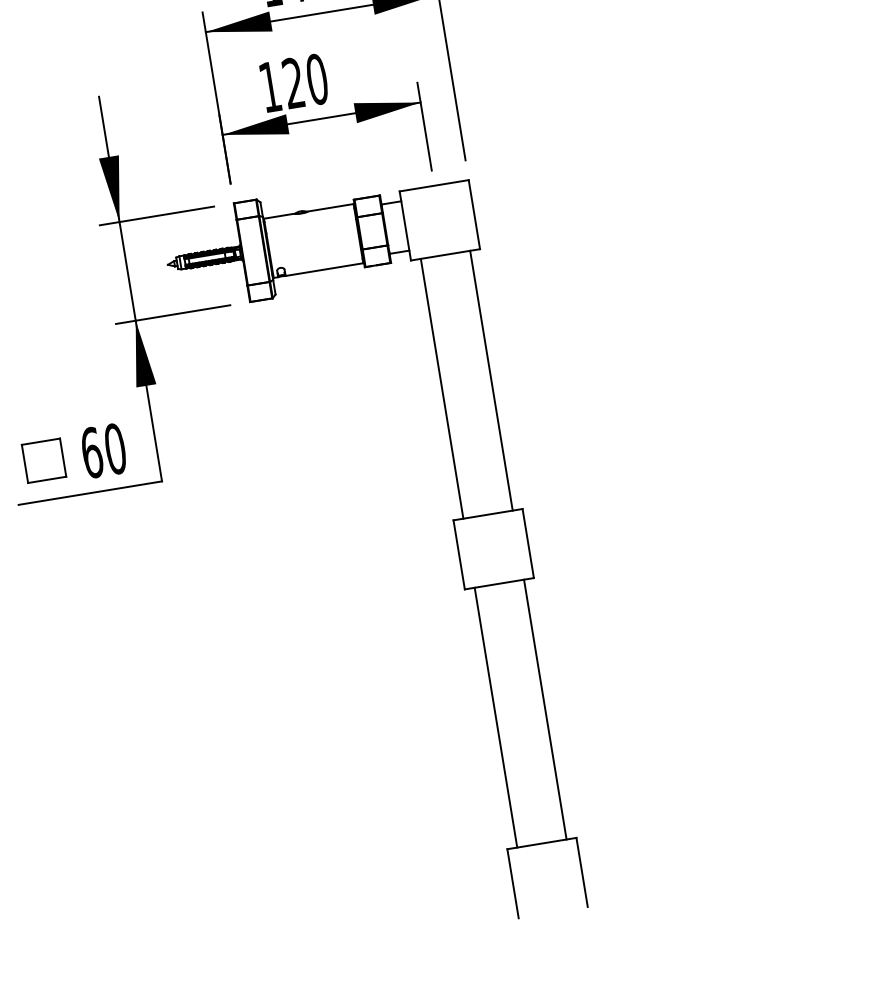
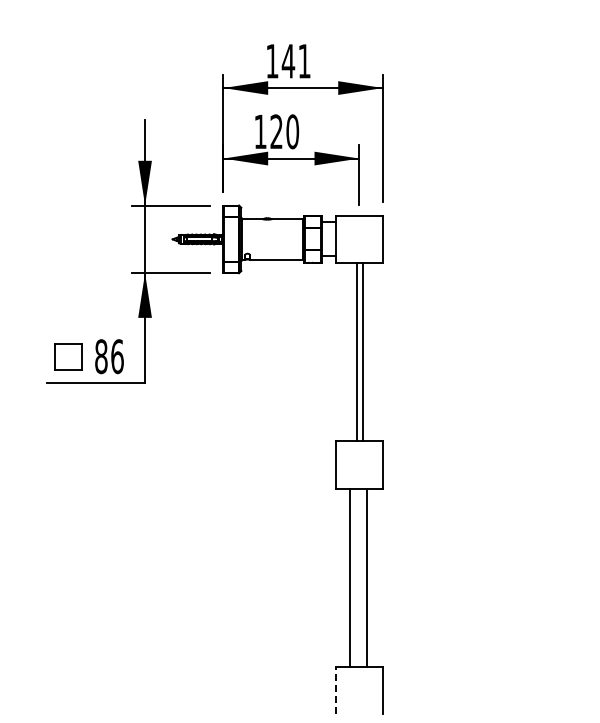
line: (491, 381) -> (357, 352), moved
line: (442, 389) -> (363, 352), moved
text: (103, 450) -> (109, 356), 60 -> 86
line: (545, 709) -> (350, 577), moved
line: (496, 717) -> (367, 577), moved
line: (512, 883) -> (335, 690), solid -> dashed

